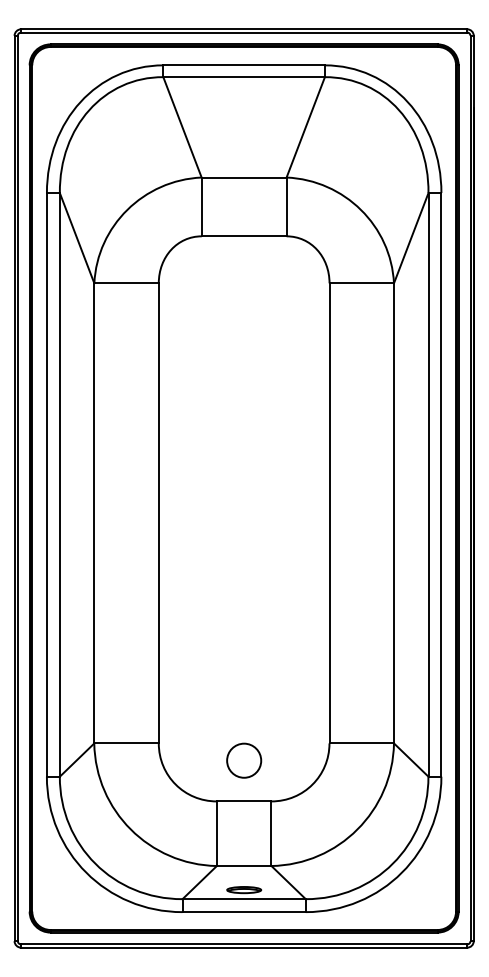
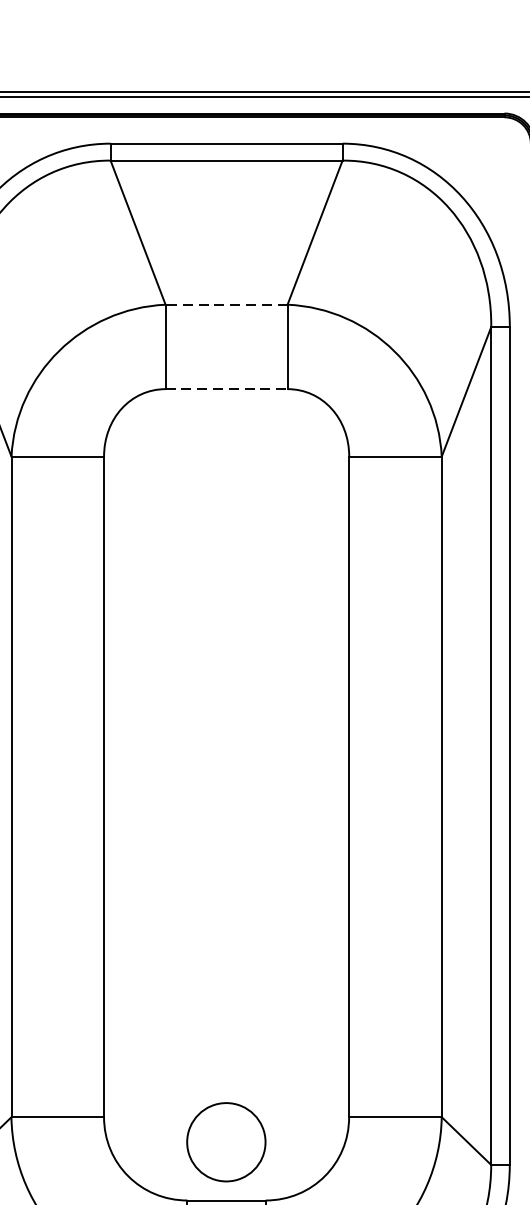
line: (243, 177) -> (225, 304), solid -> dashed
line: (244, 236) -> (227, 389), solid -> dashed
circle: (244, 760) -> (227, 1141), size x1.6

